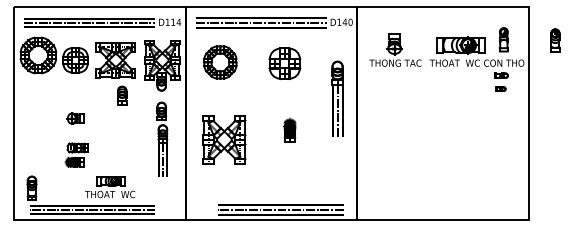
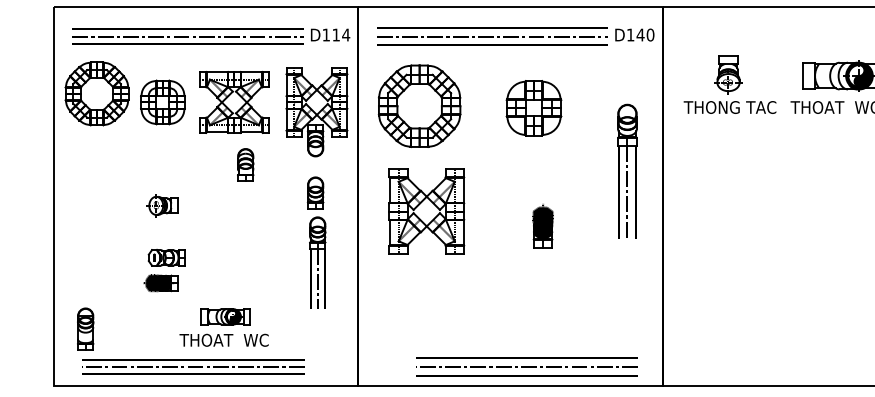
part: (220, 62) -> (419, 106), size x1.43
part: (224, 139) -> (426, 210), moved

